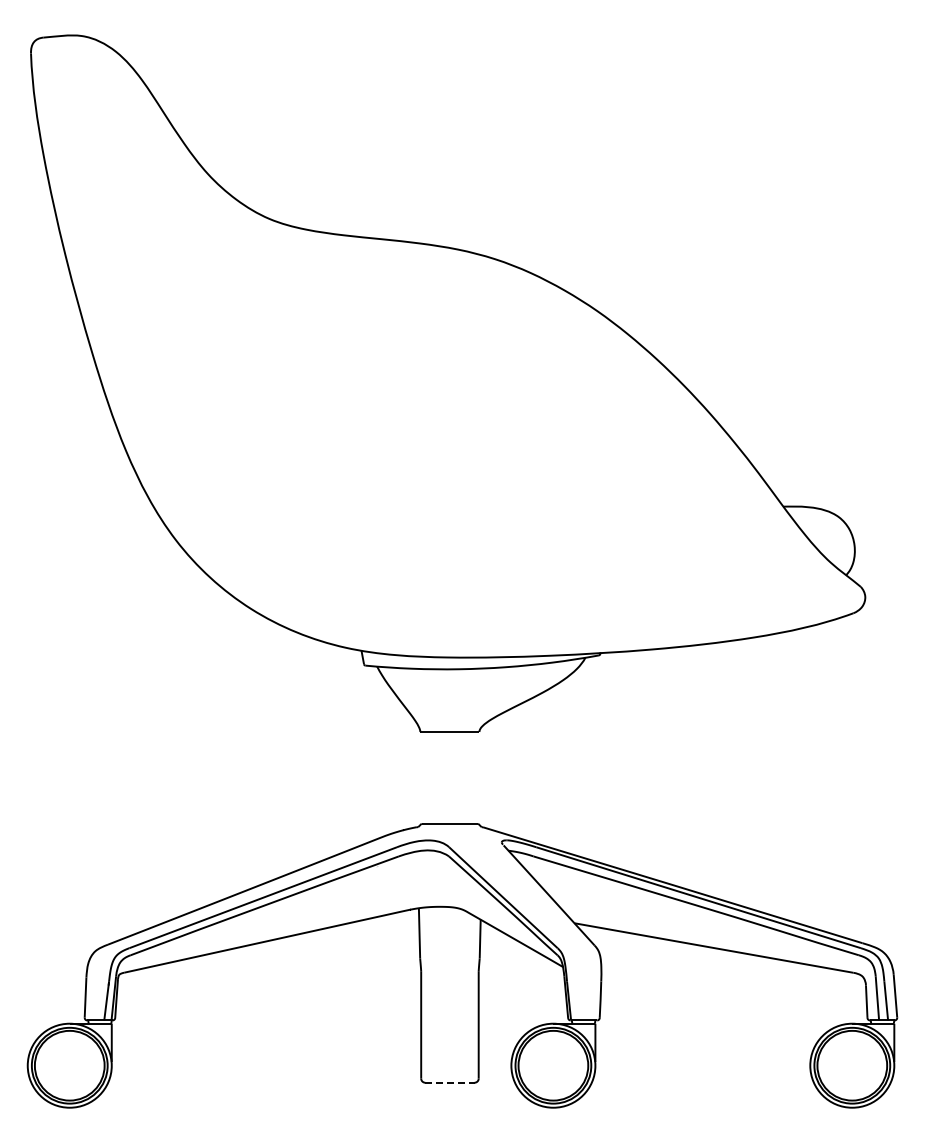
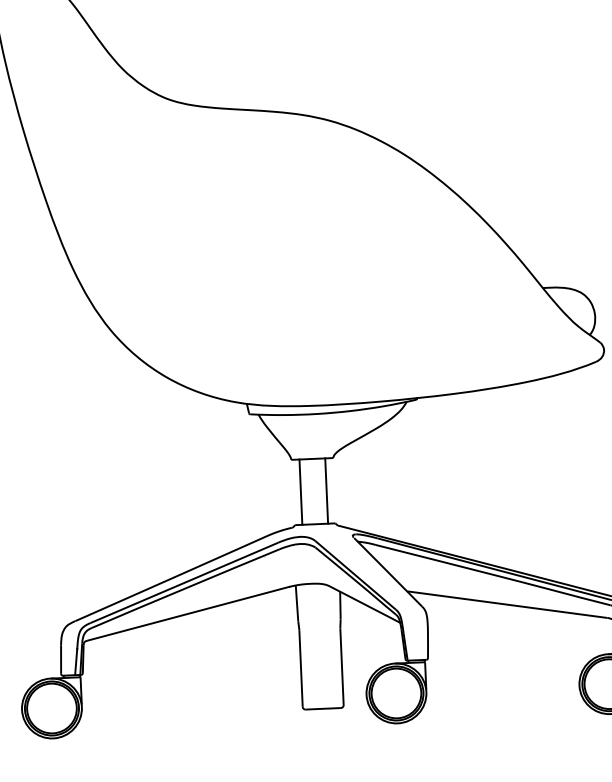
line: (431, 777) -> (300, 491), added
line: (467, 777) -> (326, 490), added
line: (449, 1082) -> (322, 708), dashed -> solid

